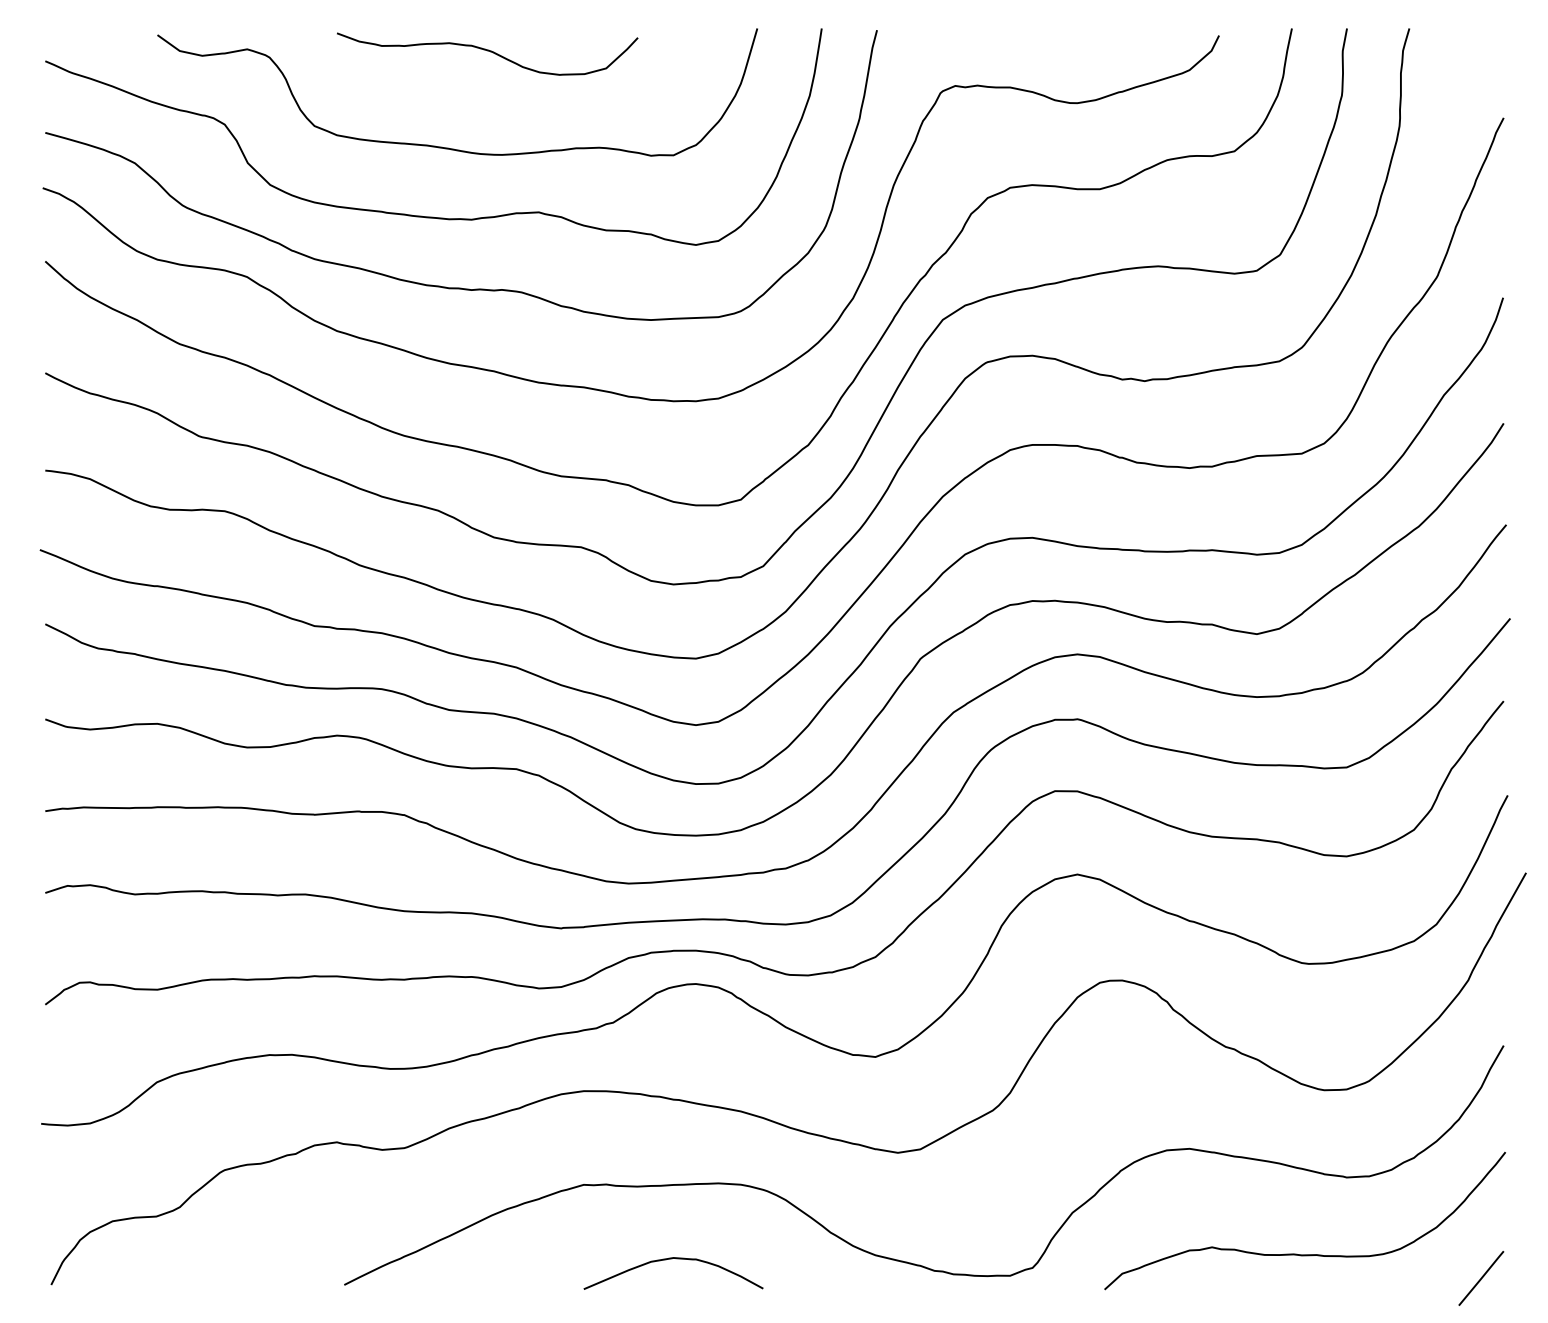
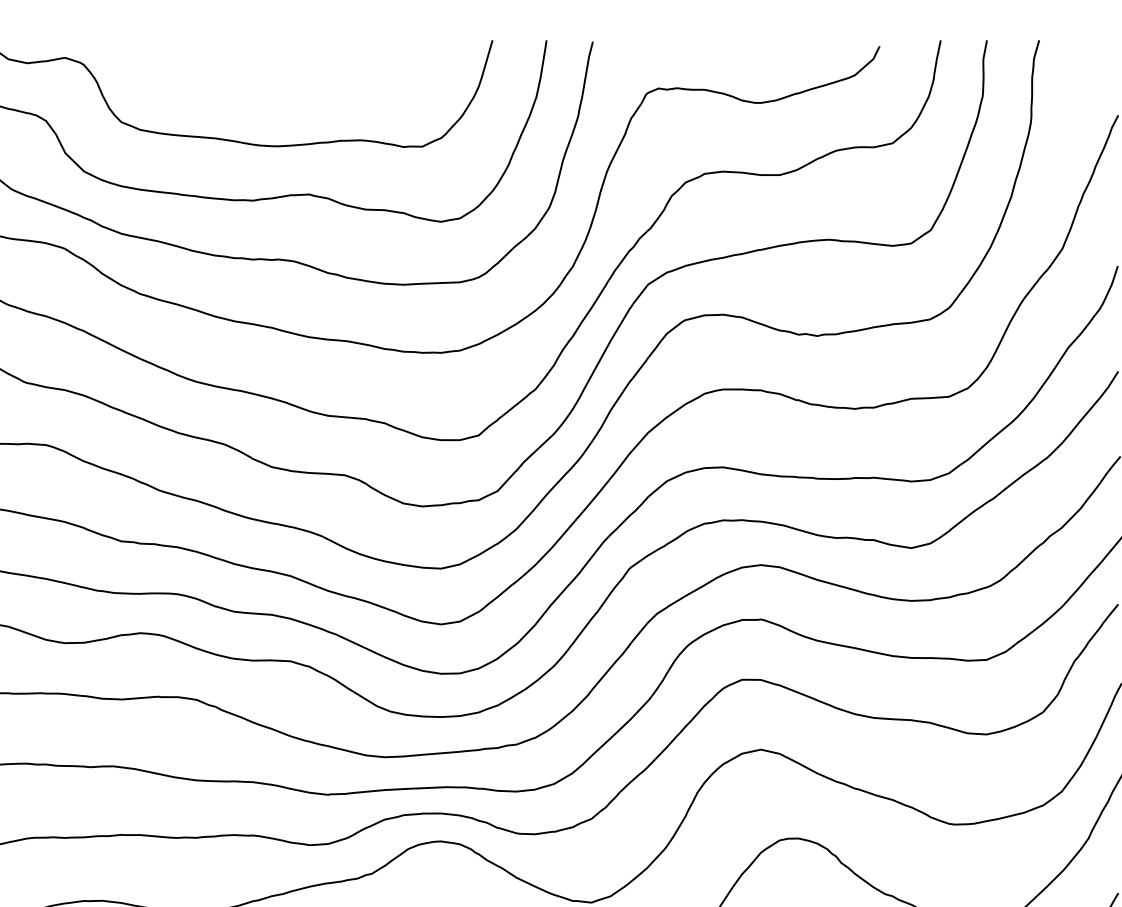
curve: (487, 51) -> (266, 59), removed

